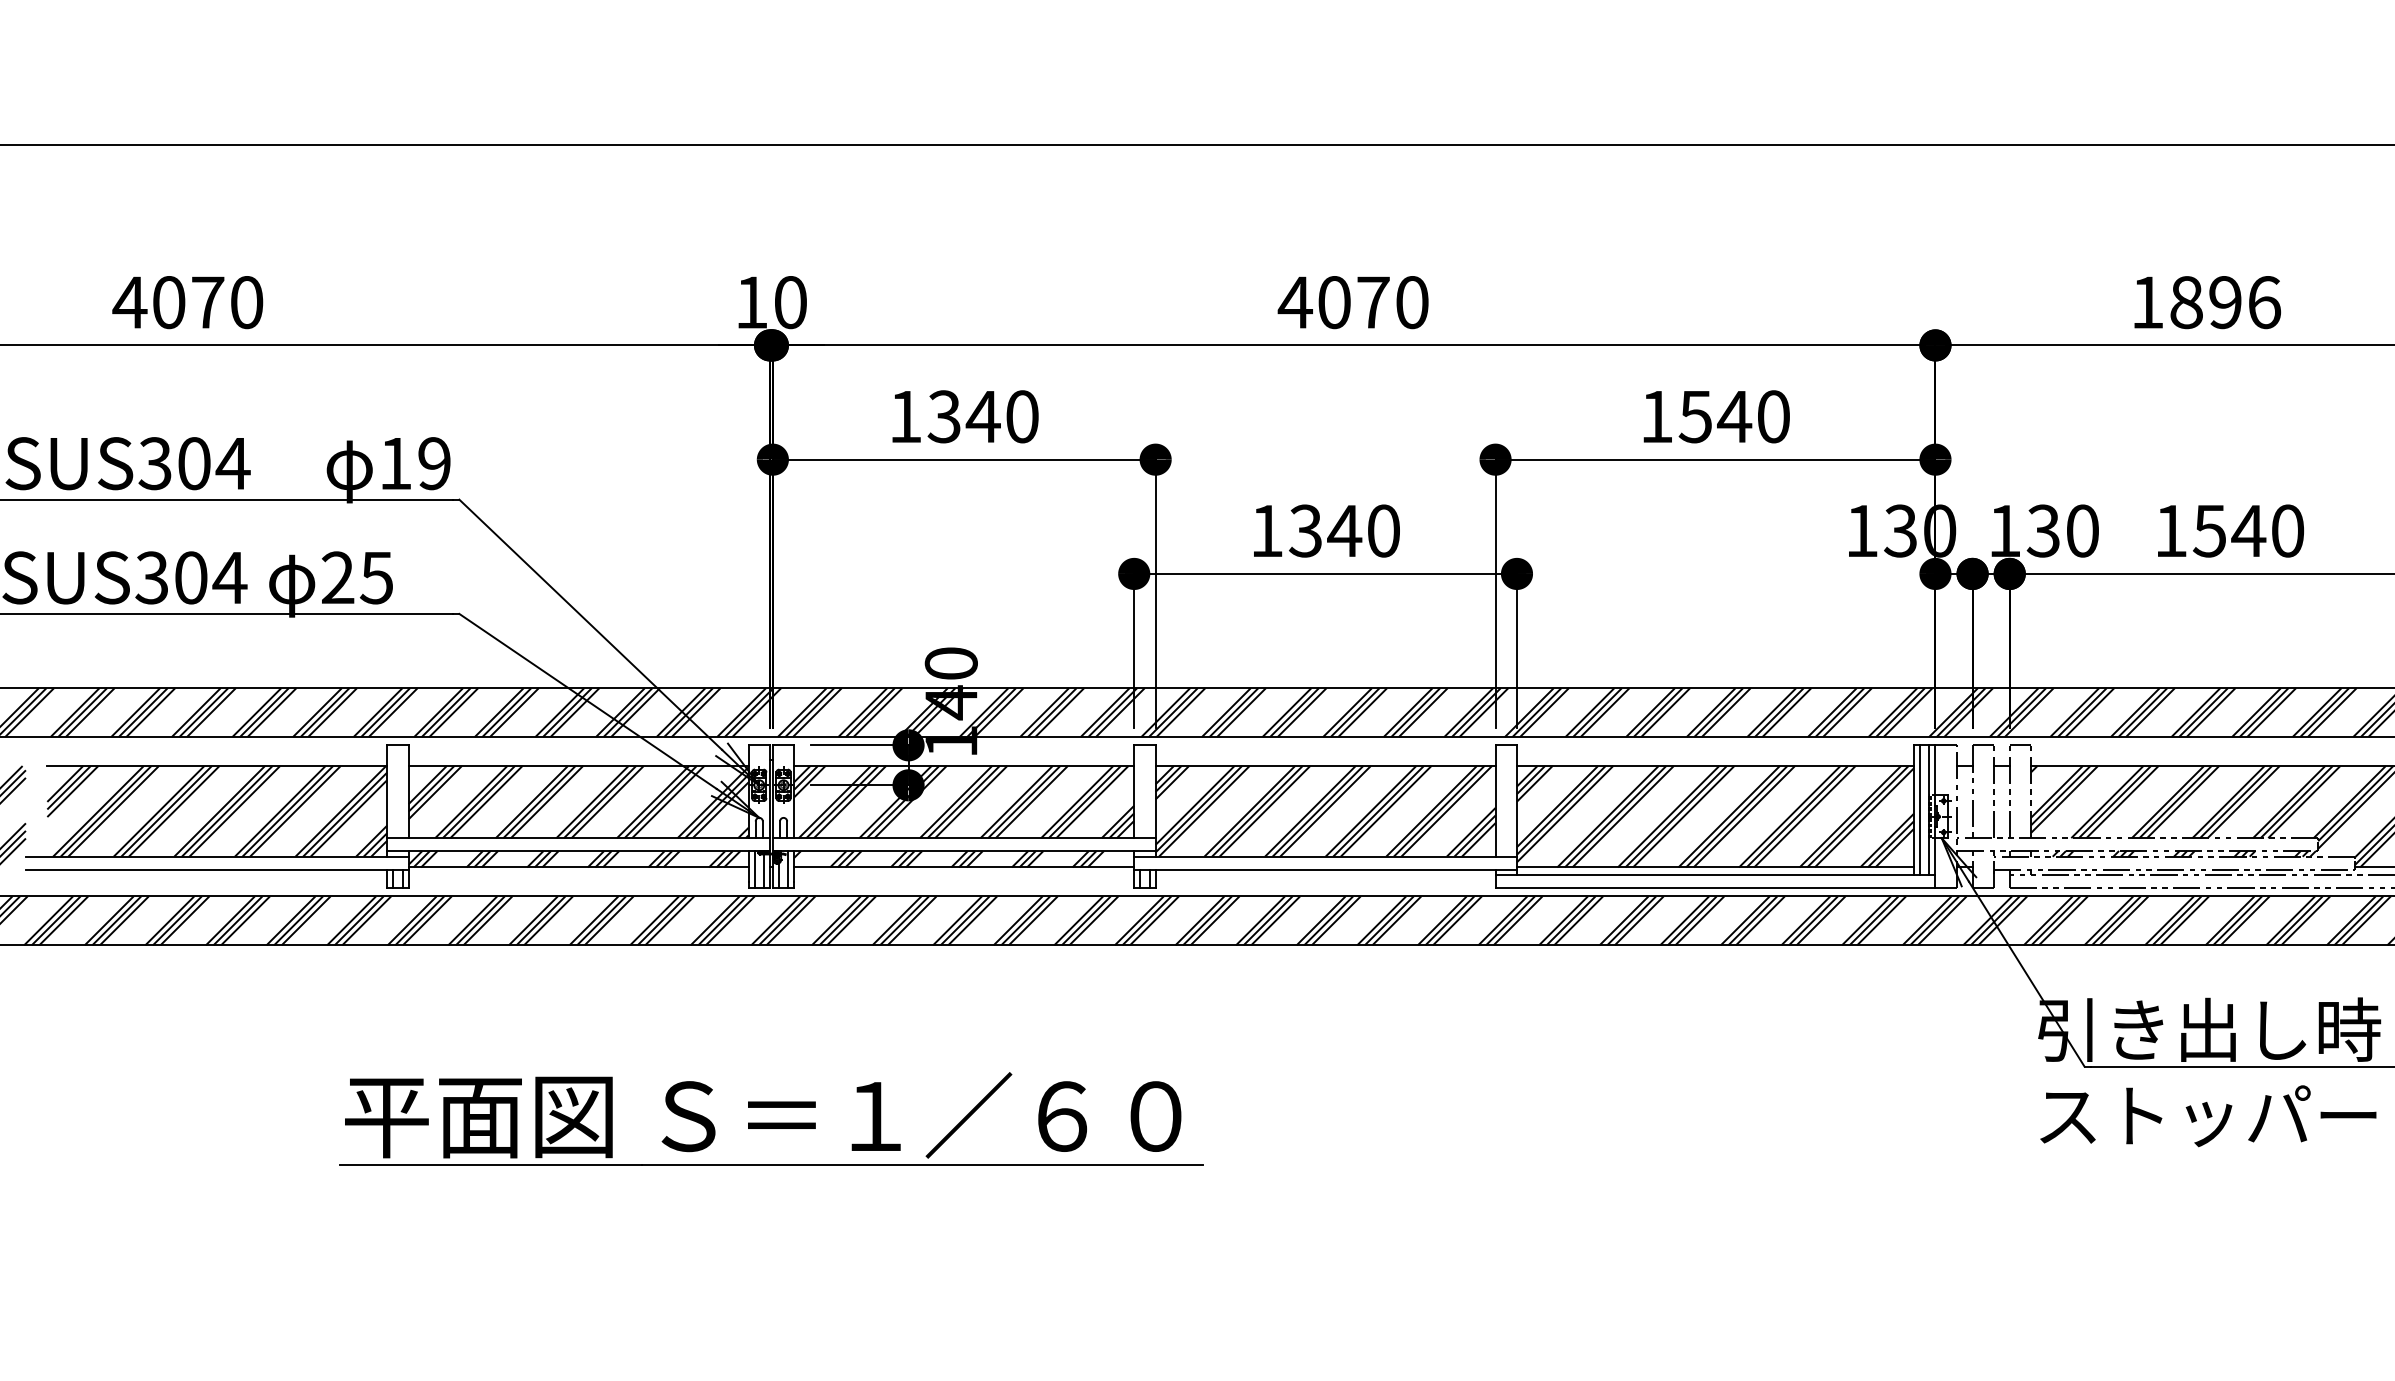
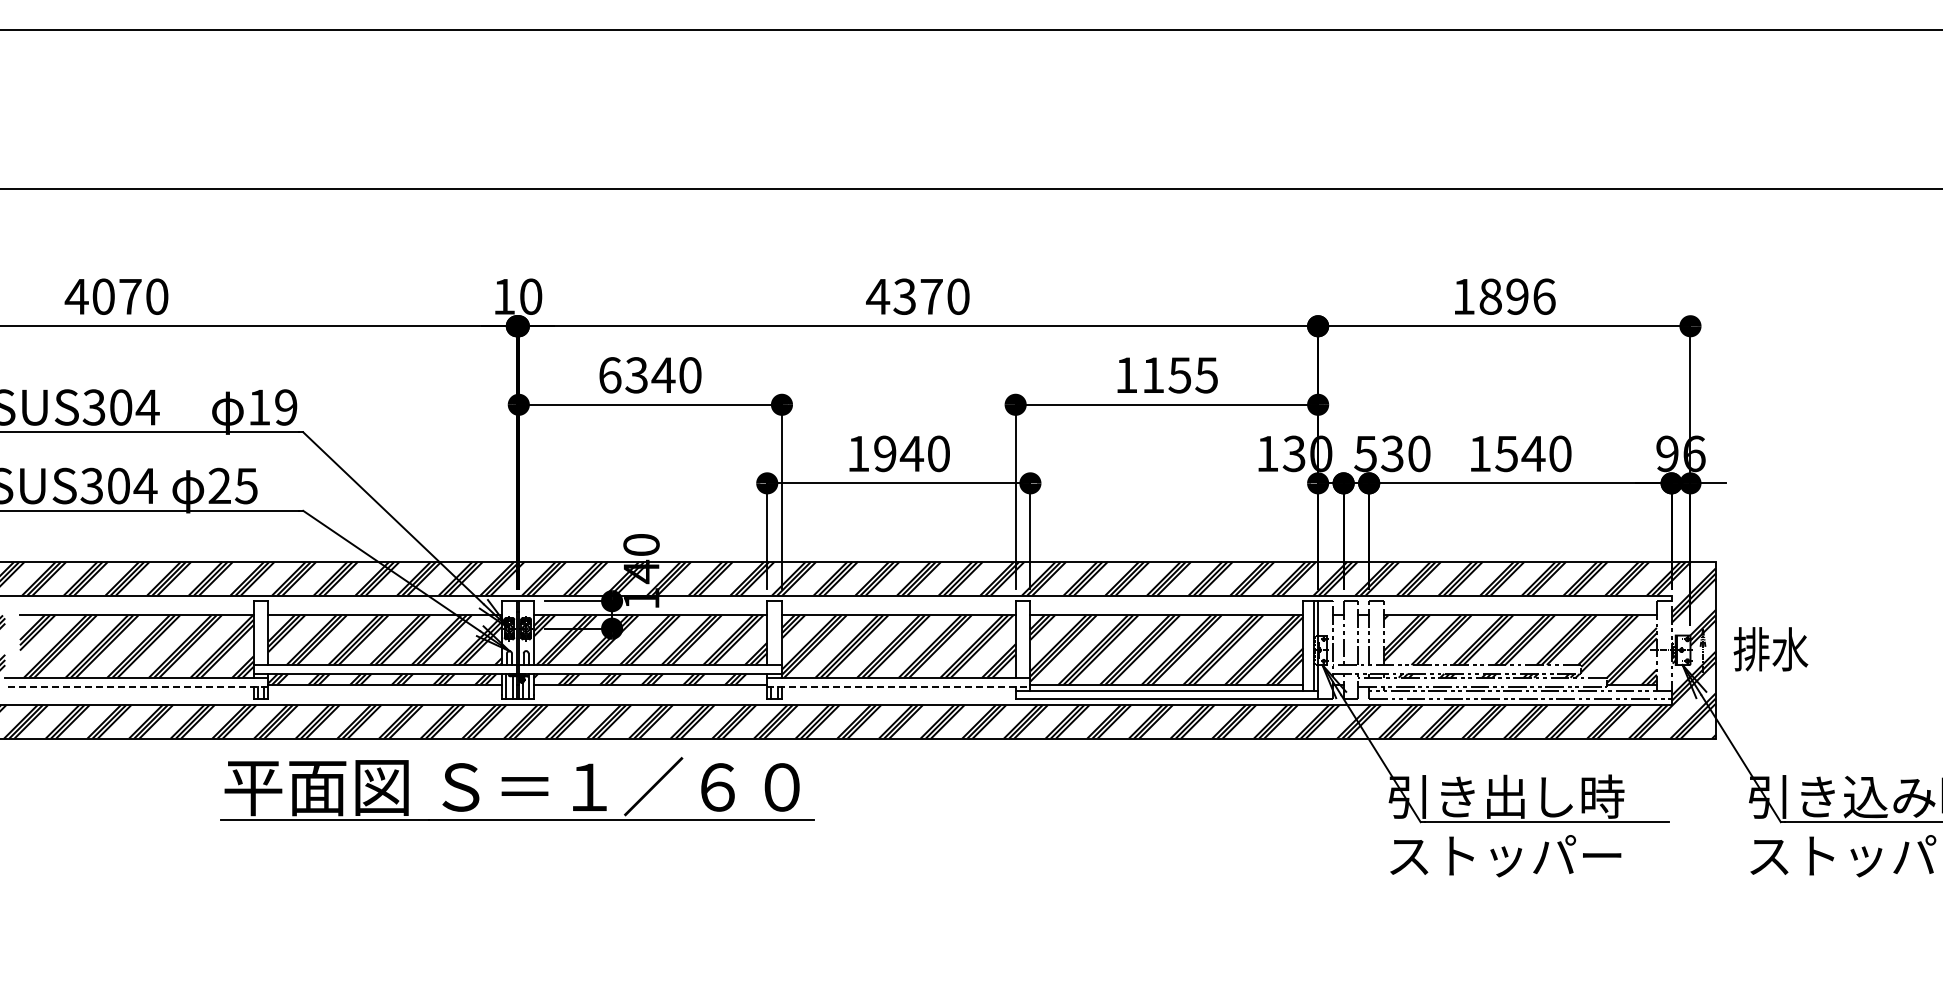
text: (1333, 302) -> (904, 296), 4070 -> 4370
text: (906, 417) -> (610, 375), 1340 -> 6340
text: (1733, 417) -> (1179, 375), 1540 -> 1155
text: (1304, 530) -> (884, 453), 1340 -> 1940
text: (2004, 531) -> (1365, 454), 130 -> 530
line: (1920, 809) -> (1307, 645), removed
line: (216, 869) -> (136, 686), solid -> dashed
line: (1325, 869) -> (898, 686), solid -> dashed
part: (770, 1118) -> (517, 788), moved

